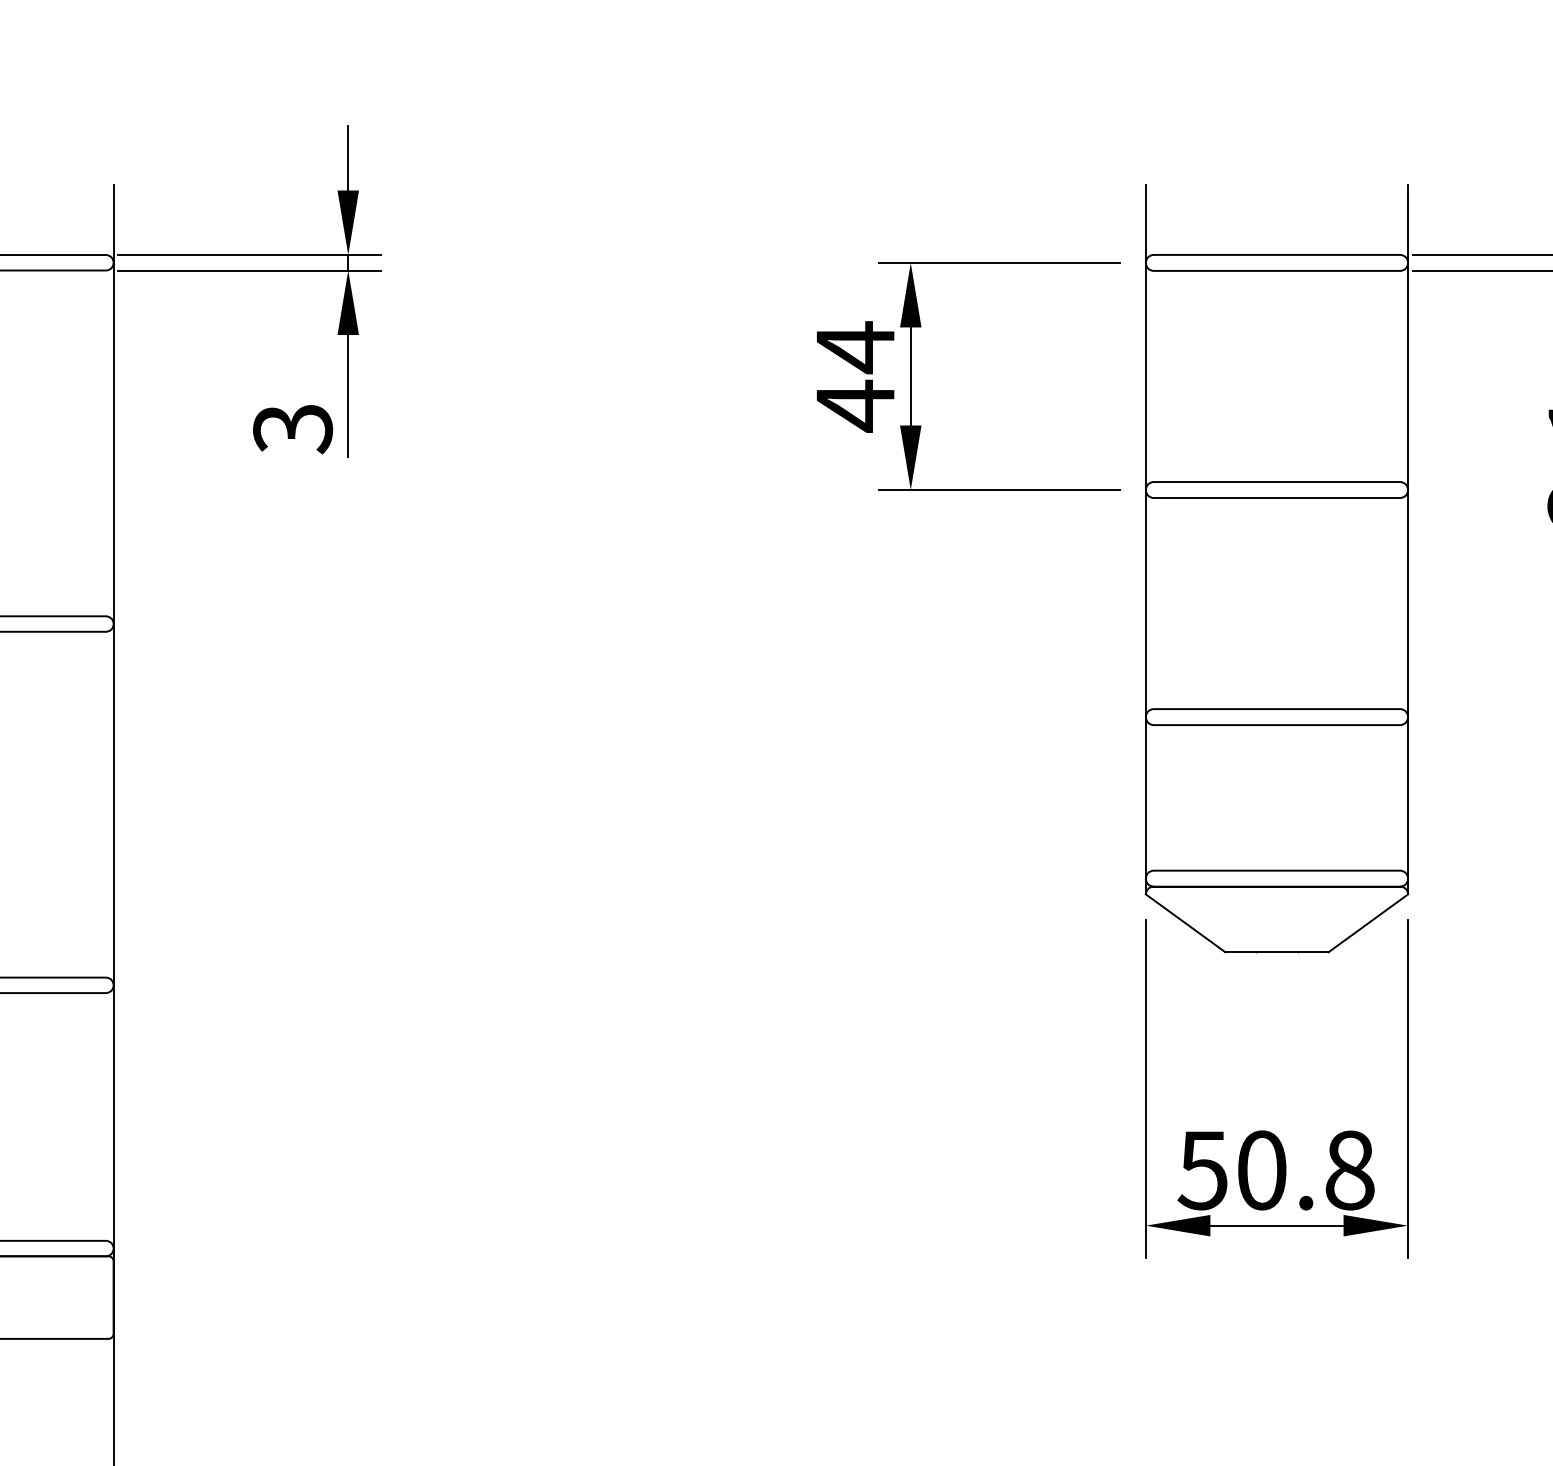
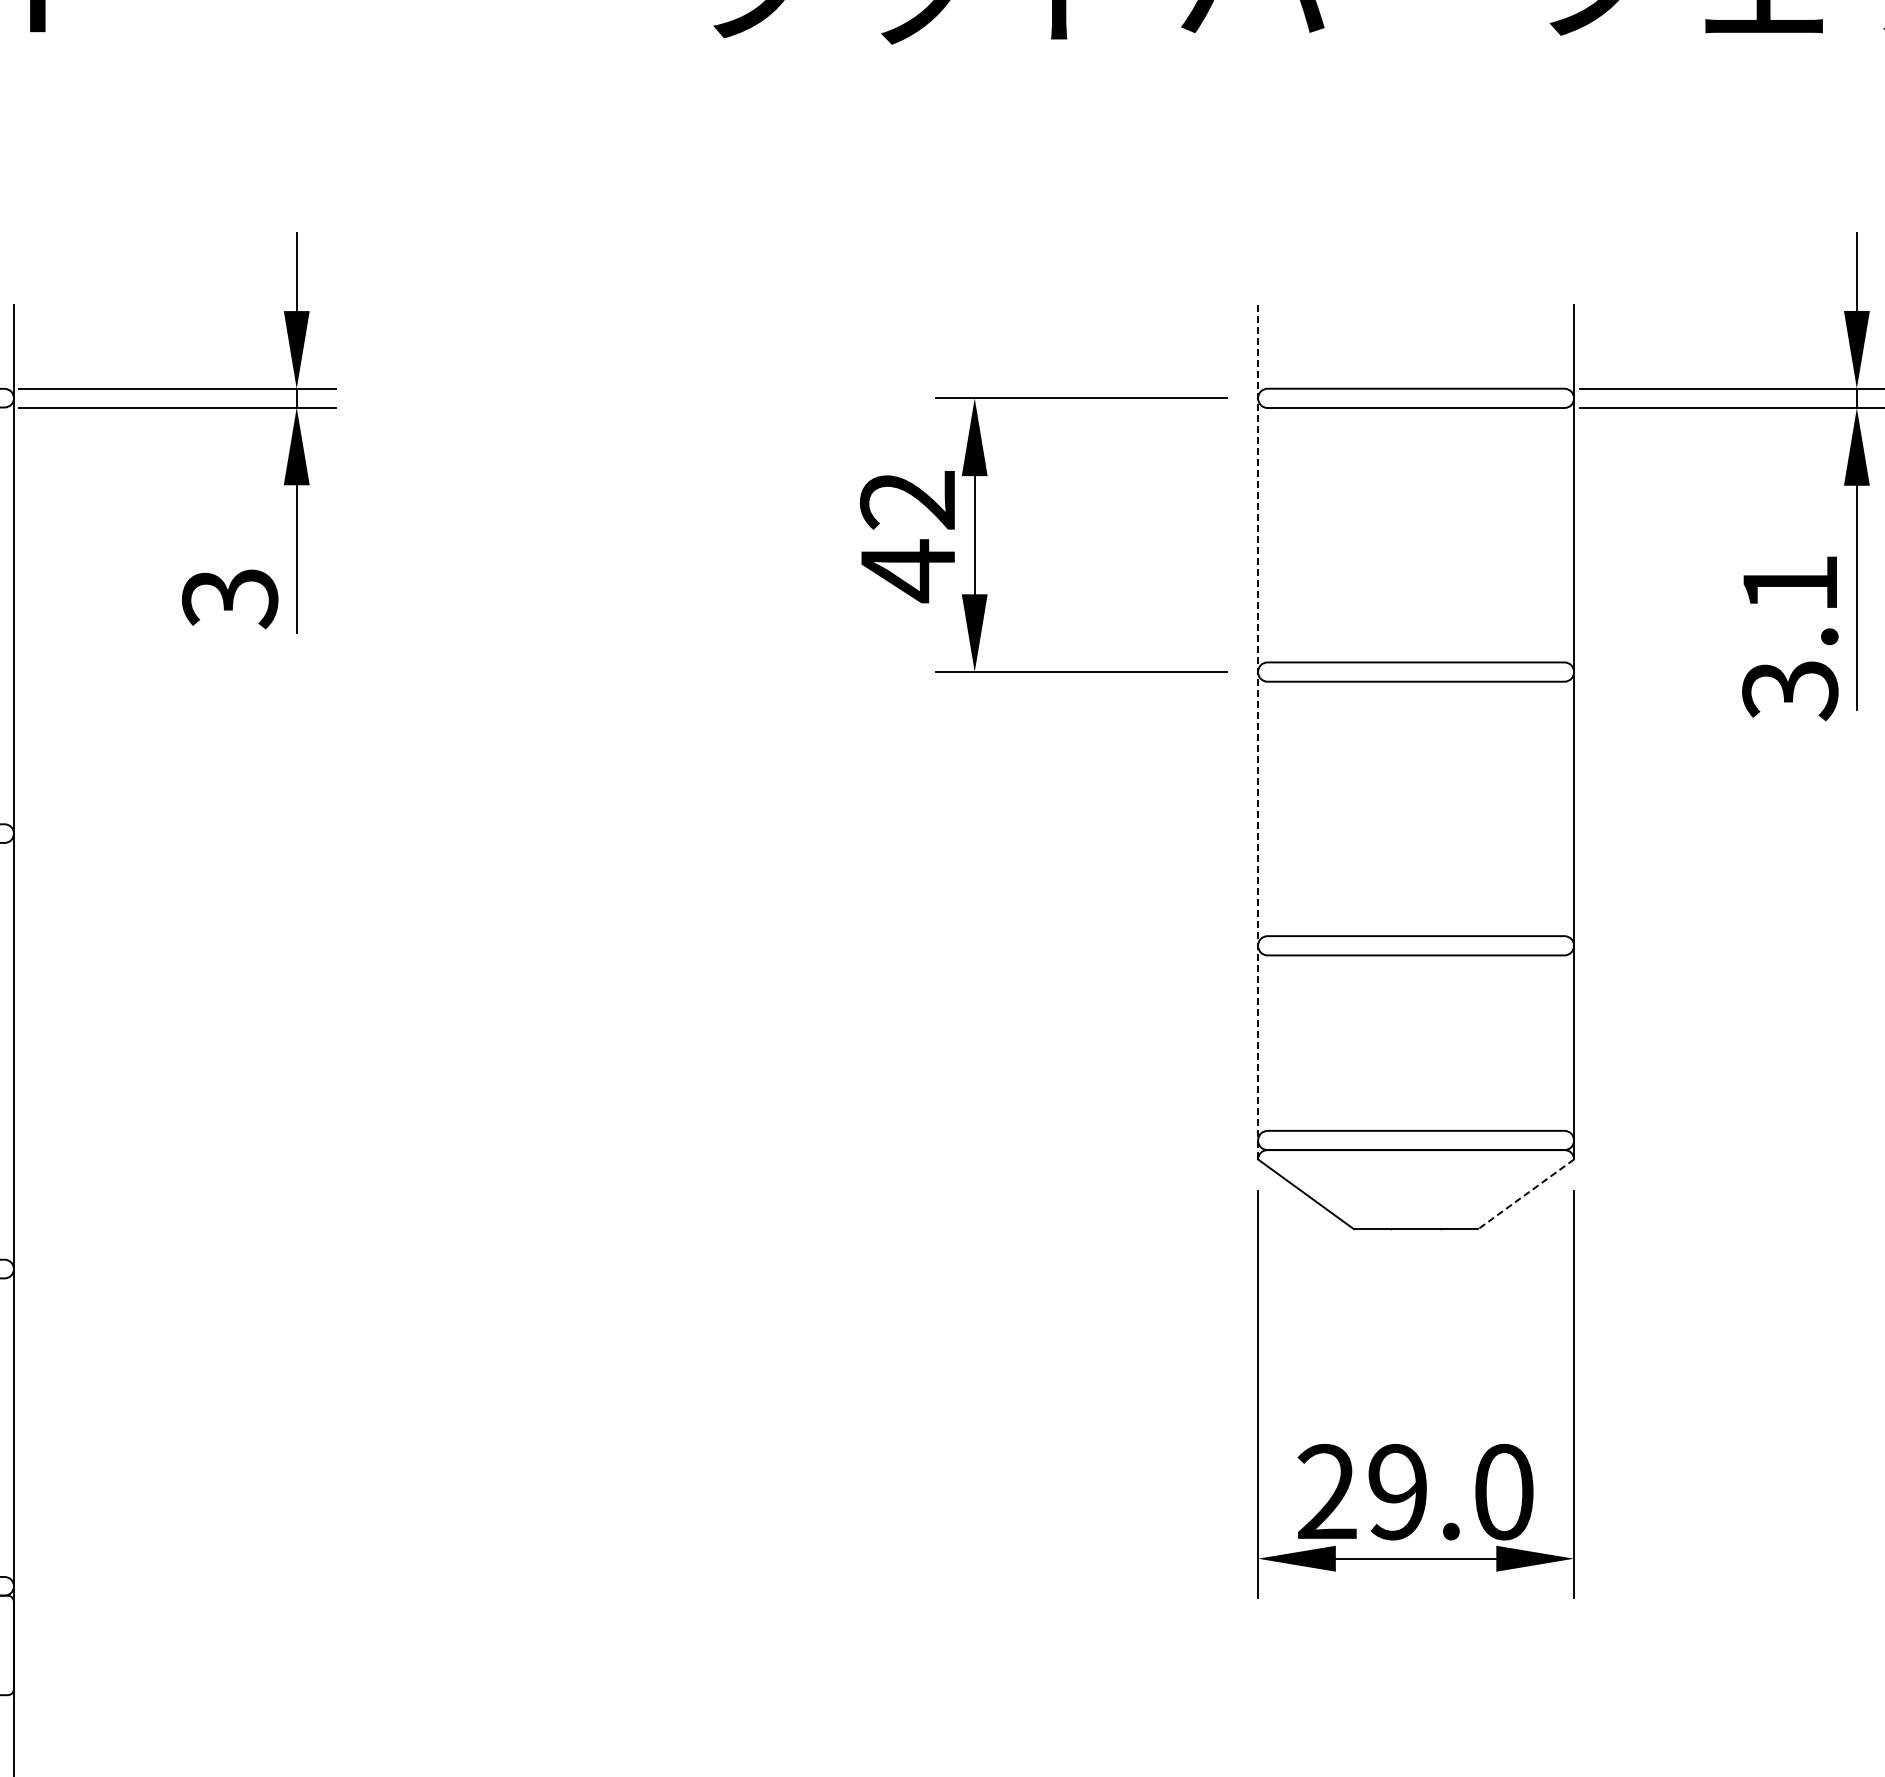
text: (855, 347) -> (907, 500), 44 -> 42
line: (1146, 540) -> (1258, 732), solid -> dashed
line: (1367, 923) -> (1525, 1194), solid -> dashed
text: (1275, 1169) -> (1414, 1491), 50.8 -> 29.0

